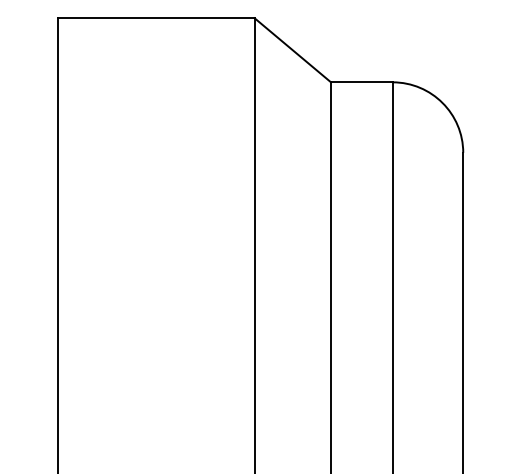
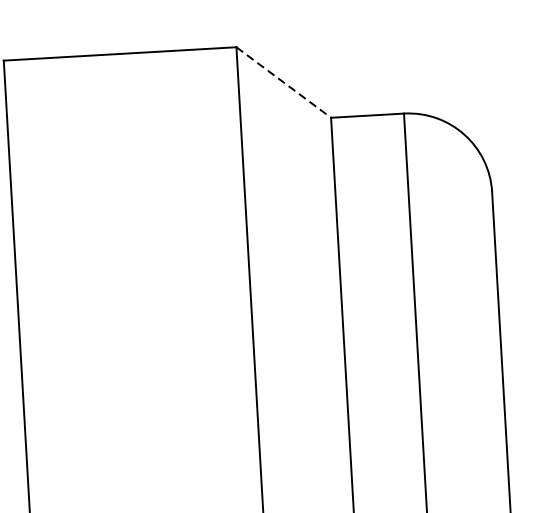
line: (292, 50) -> (283, 82), solid -> dashed

